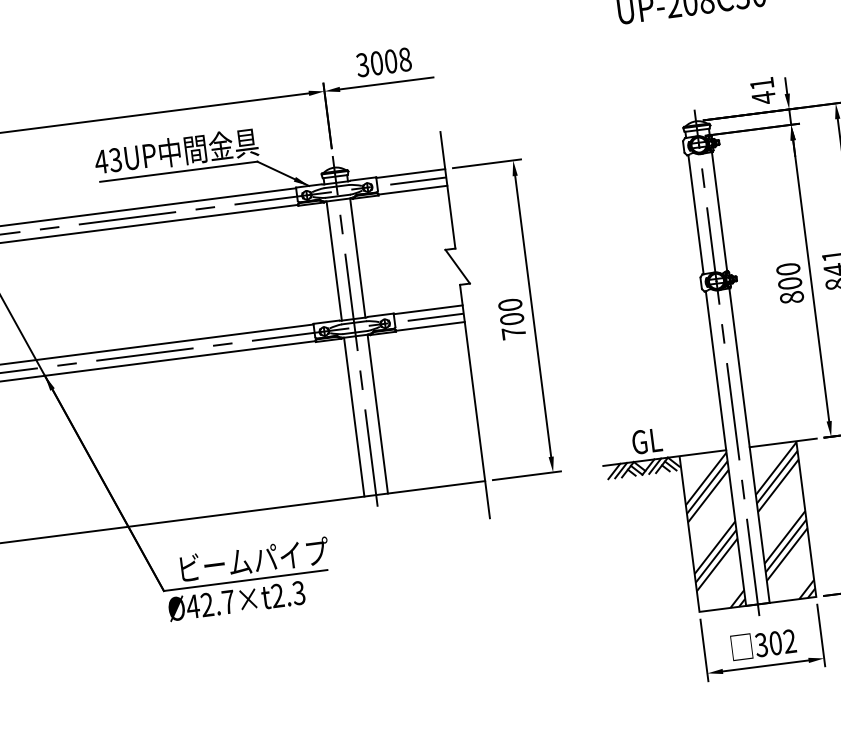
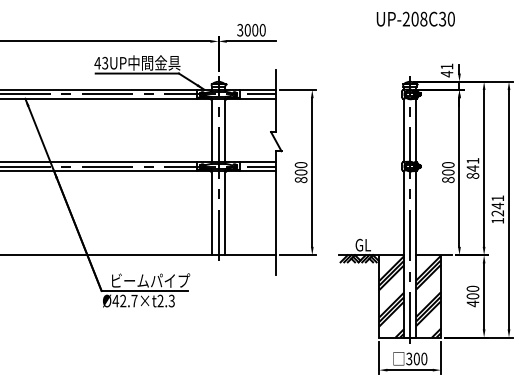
text: (404, 60) -> (262, 30), 3008 -> 3000
text: (512, 334) -> (300, 180), 700 -> 800
text: (790, 640) -> (424, 358), 302 -> 300

